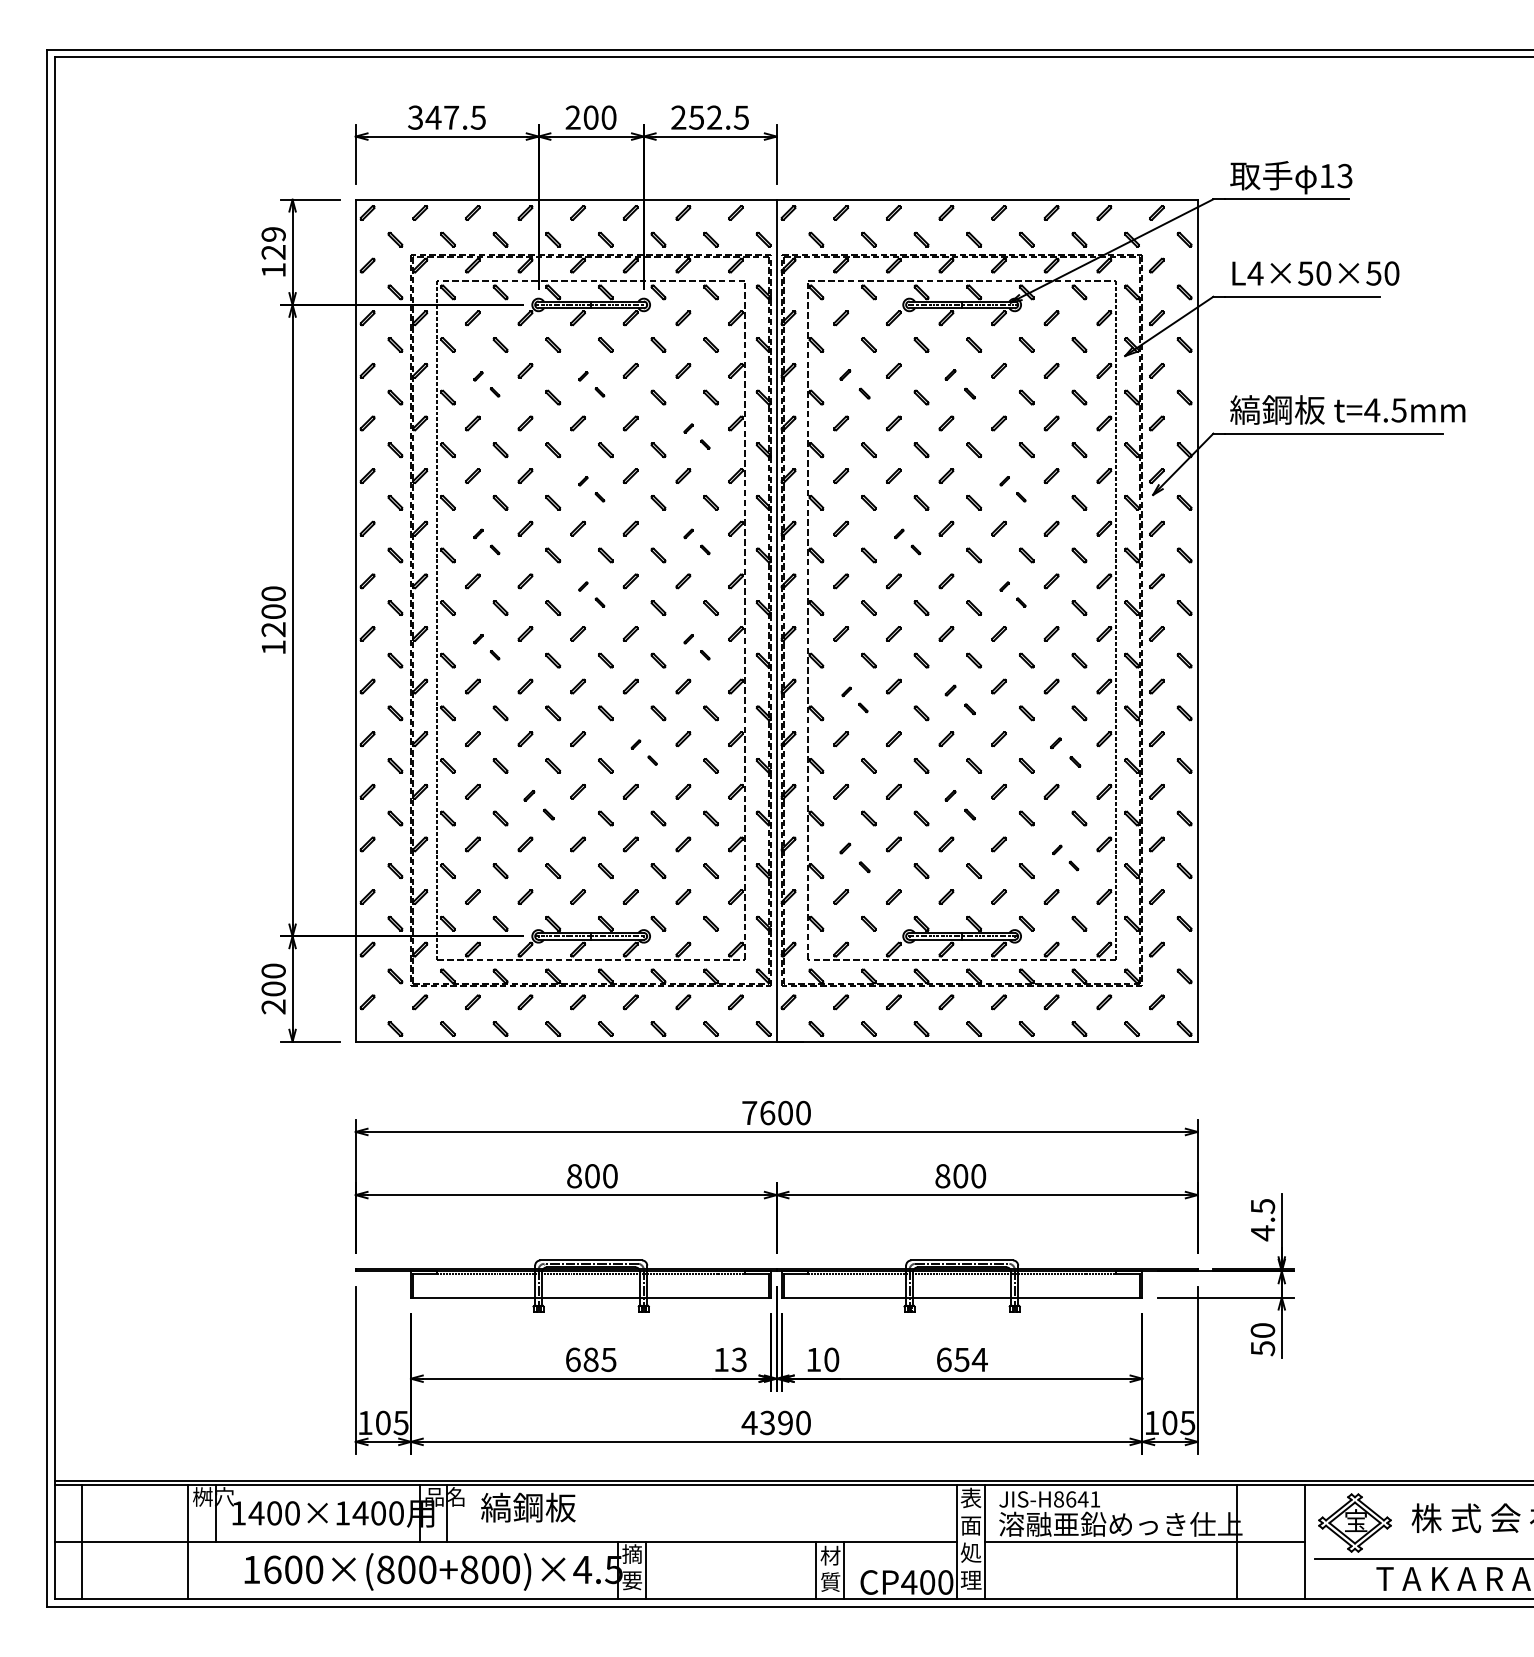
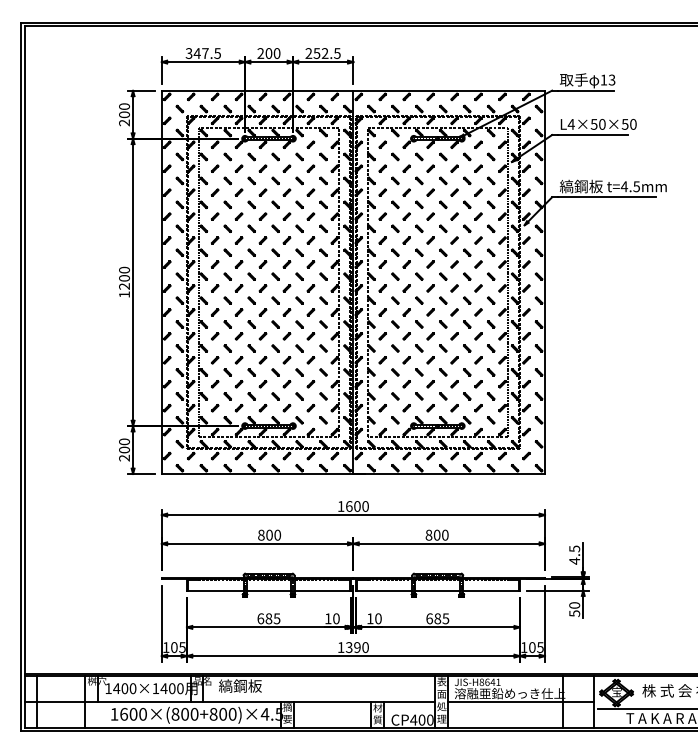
text: (273, 251) -> (124, 114), 129 -> 200
part: (486, 383) -> (221, 174), size x1.67
part: (590, 383) -> (268, 174), size x1.67
part: (853, 383) -> (388, 174), size x1.43
part: (959, 383) -> (436, 174), size x1.43
part: (695, 436) -> (316, 198), size x1.67
part: (590, 489) -> (268, 222), size x1.67
part: (1012, 489) -> (460, 222), size x1.67
part: (486, 541) -> (221, 246), size x1.67
part: (695, 541) -> (316, 246), size x1.67
part: (906, 541) -> (412, 246), size x1.67
part: (590, 594) -> (268, 270), size x1.67
part: (1012, 594) -> (460, 270), size x1.67
part: (486, 647) -> (221, 294), size x1.67
part: (695, 647) -> (316, 294), size x1.67
part: (853, 699) -> (388, 318), size x1.67
part: (959, 699) -> (436, 318), size x1.43
part: (642, 752) -> (292, 342), size x1.67
part: (1064, 752) -> (484, 342), size x1.43
part: (537, 805) -> (244, 366), size x1.43
part: (959, 805) -> (436, 366), size x1.43
part: (853, 858) -> (388, 390), size x1.43
part: (1064, 858) -> (484, 390), size x1.67
text: (748, 1113) -> (340, 506), 7600 -> 1600
text: (739, 1359) -> (336, 618), 13 -> 10
text: (970, 1359) -> (441, 618), 654 -> 685
text: (748, 1422) -> (340, 647), 4390 -> 1390

